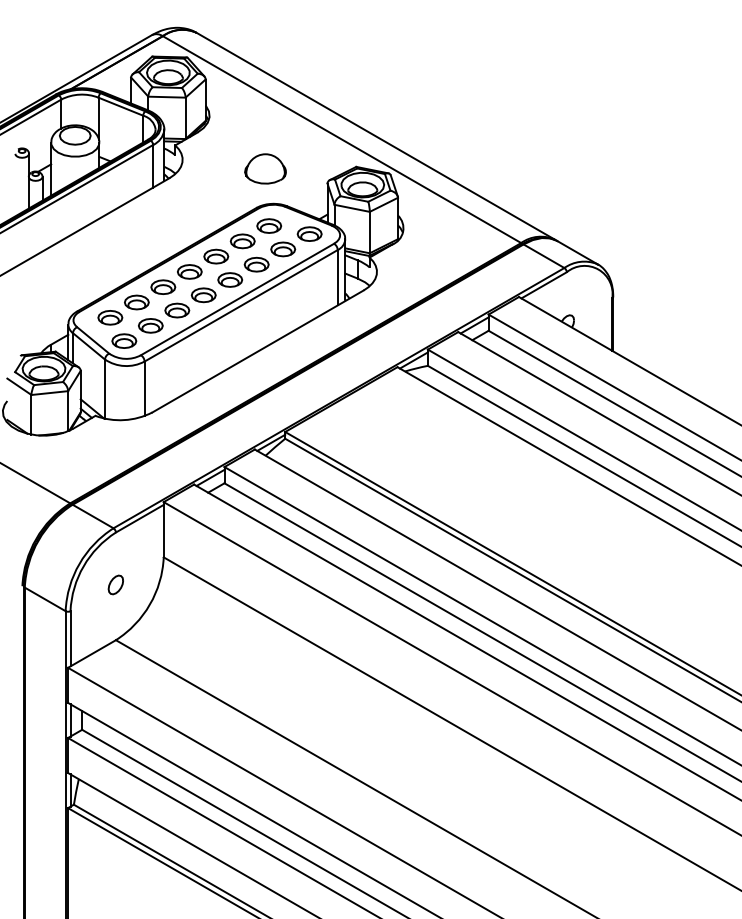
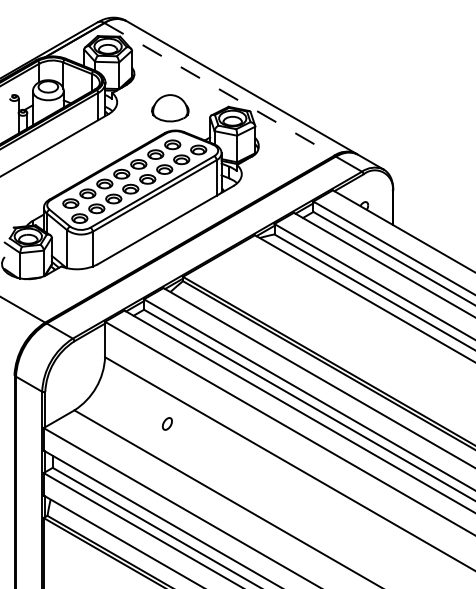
line: (342, 139) -> (219, 89), solid -> dashed
part: (265, 167) -> (170, 107), size x1.4
part: (114, 584) -> (166, 423), moved

